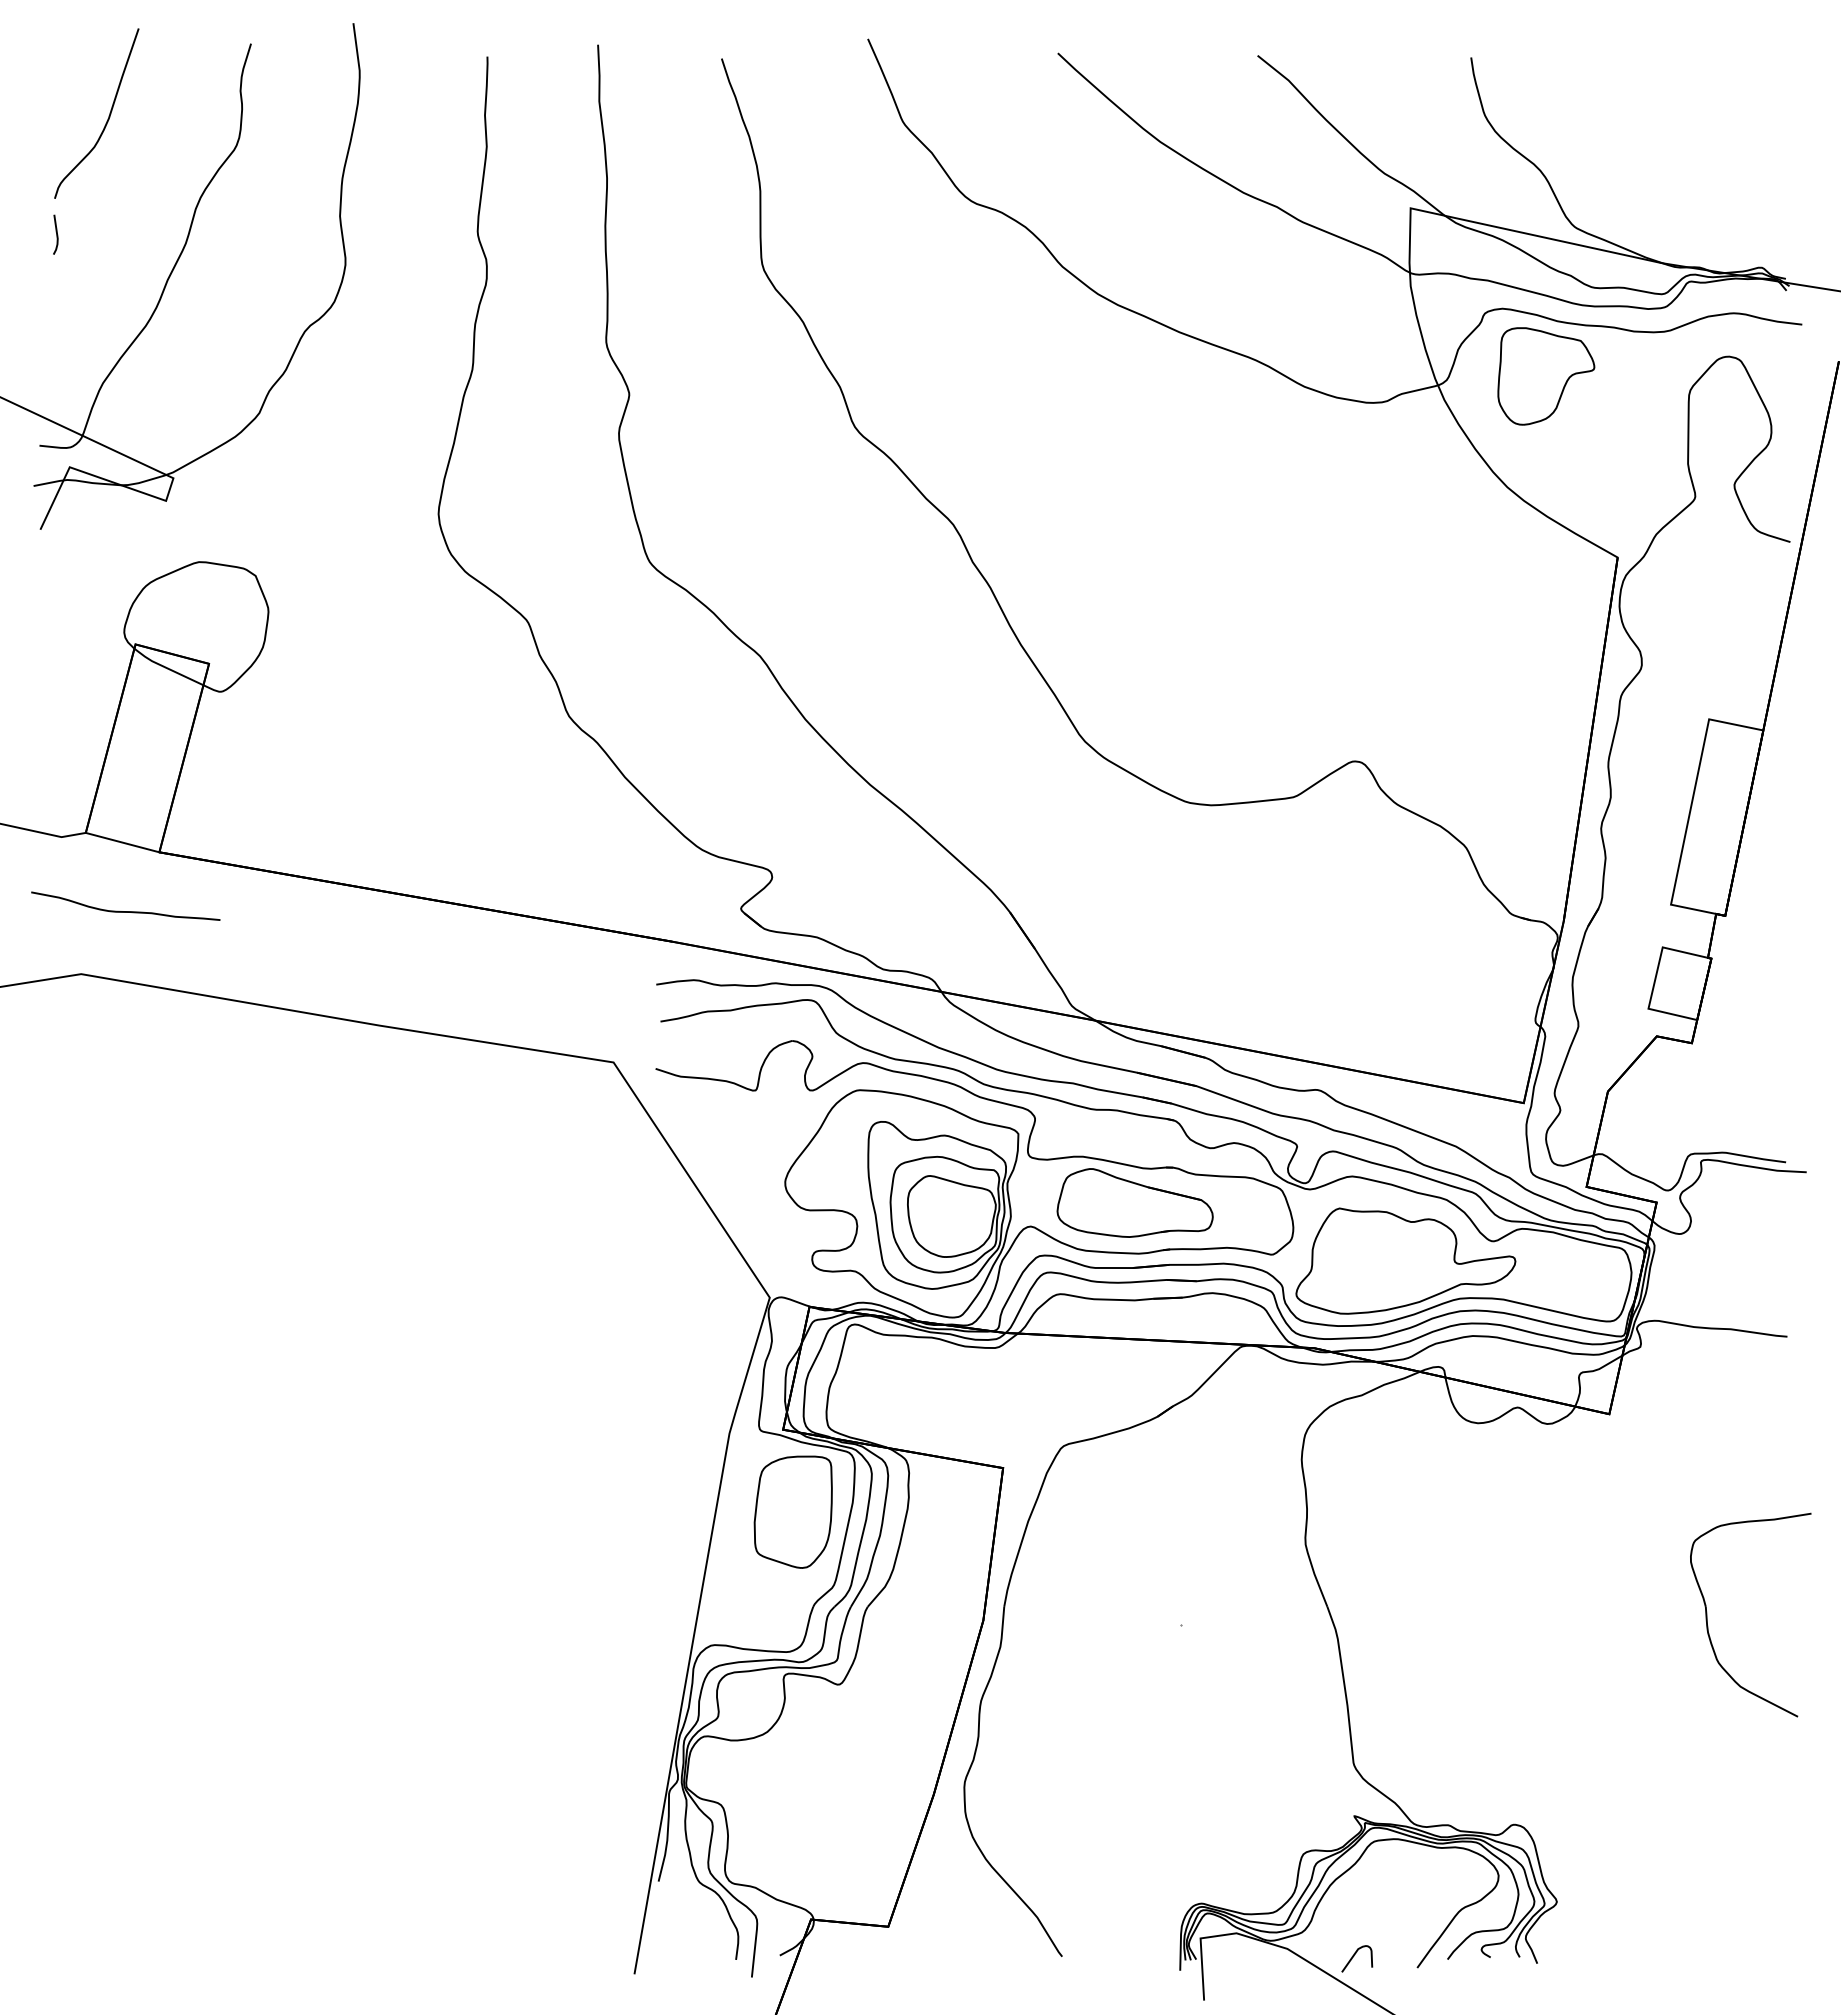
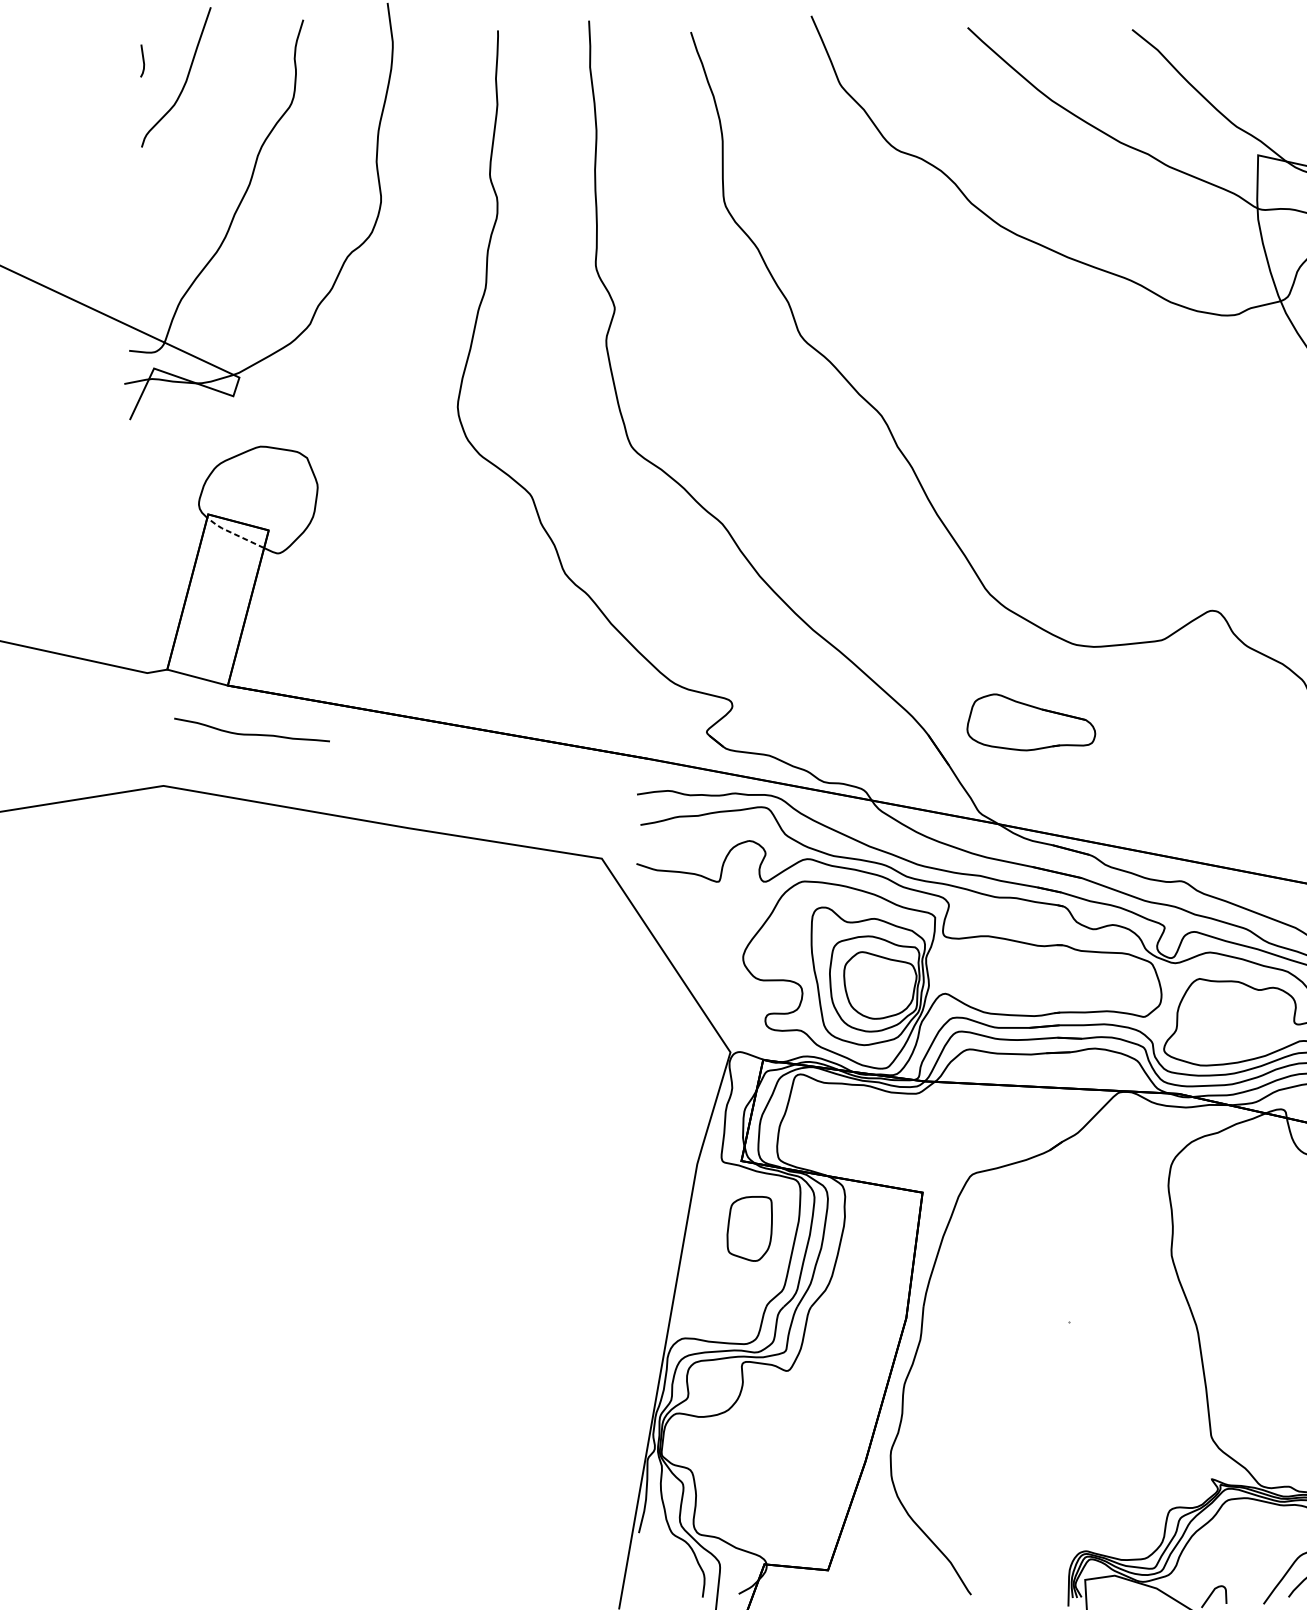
line: (56, 234) -> (143, 60), moved
line: (166, 667) -> (233, 533), solid -> dashed
curve: (125, 911) -> (251, 734), moved
part: (1134, 1202) -> (1030, 721), moved
part: (792, 1511) -> (749, 1228), size x0.7

